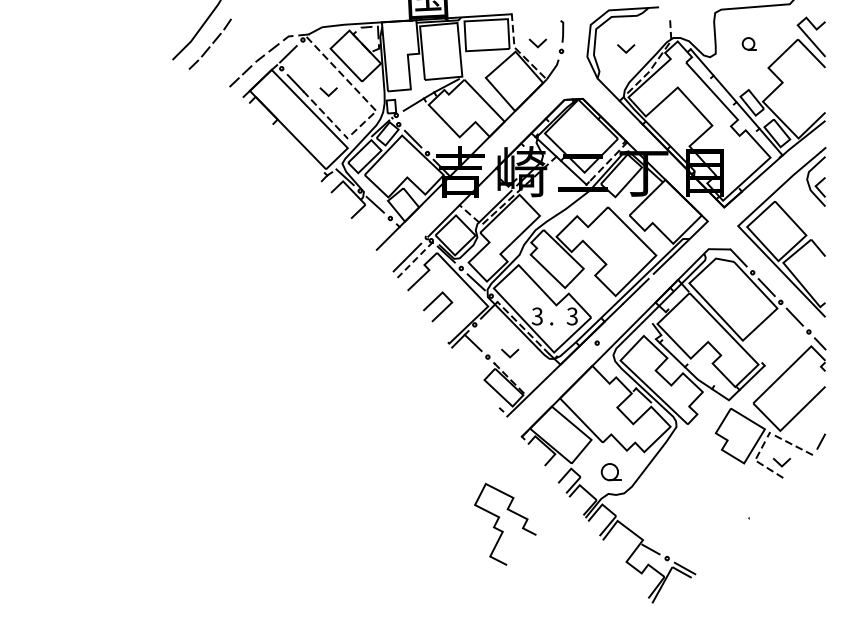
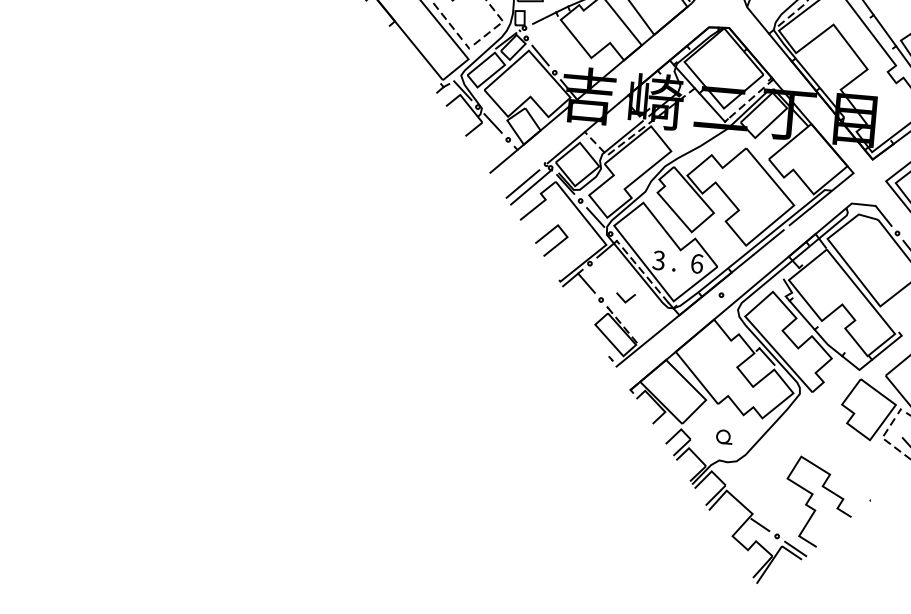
line: (415, 259) -> (531, 186), dashed -> solid
text: (572, 316) -> (697, 263), 3 -> 6
part: (610, 471) -> (723, 436), size x0.71
curve: (498, 520) -> (811, 497), moved

